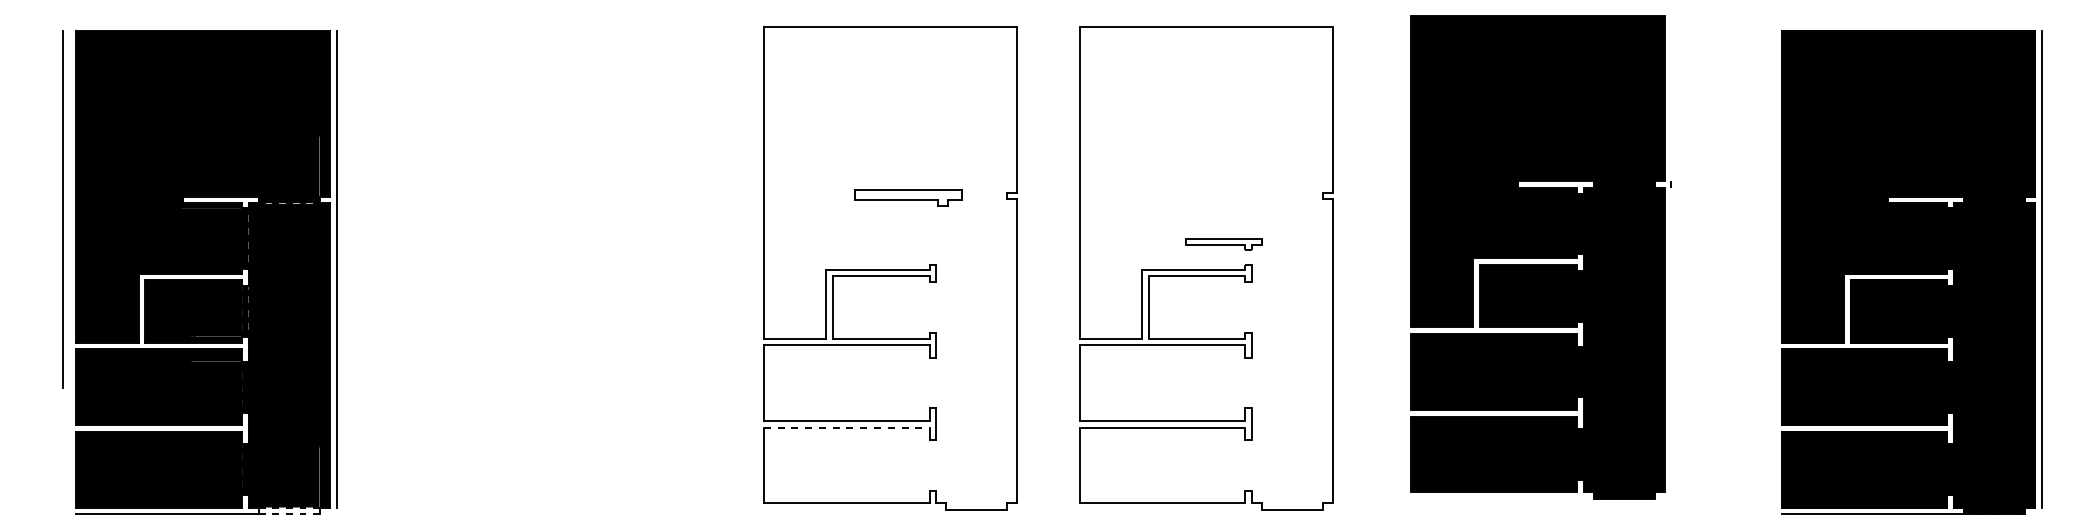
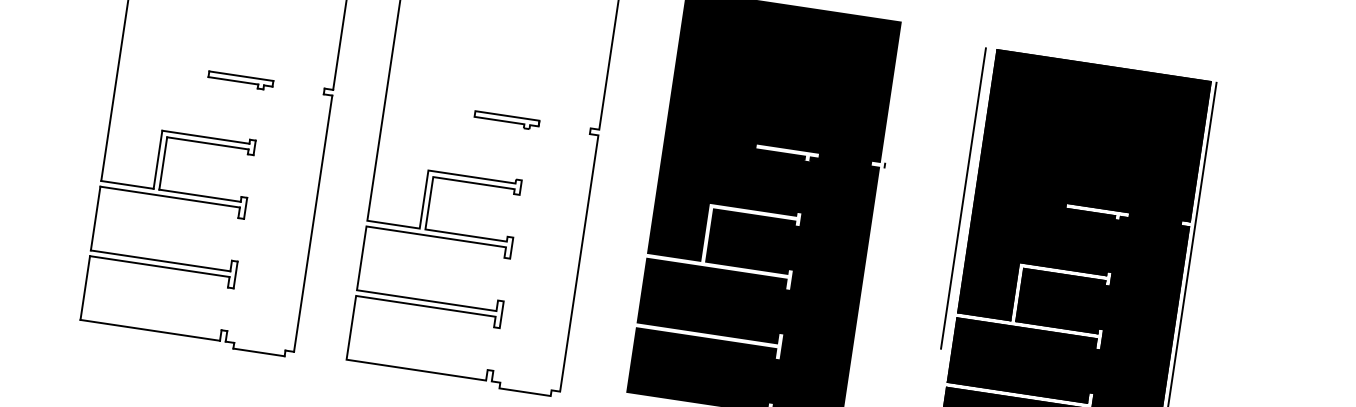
part: (907, 198) -> (239, 81), size x0.71
line: (1768, 208) -> (963, 197), added
part: (1223, 244) -> (506, 120), moved
line: (846, 427) -> (159, 266), dashed -> solid

